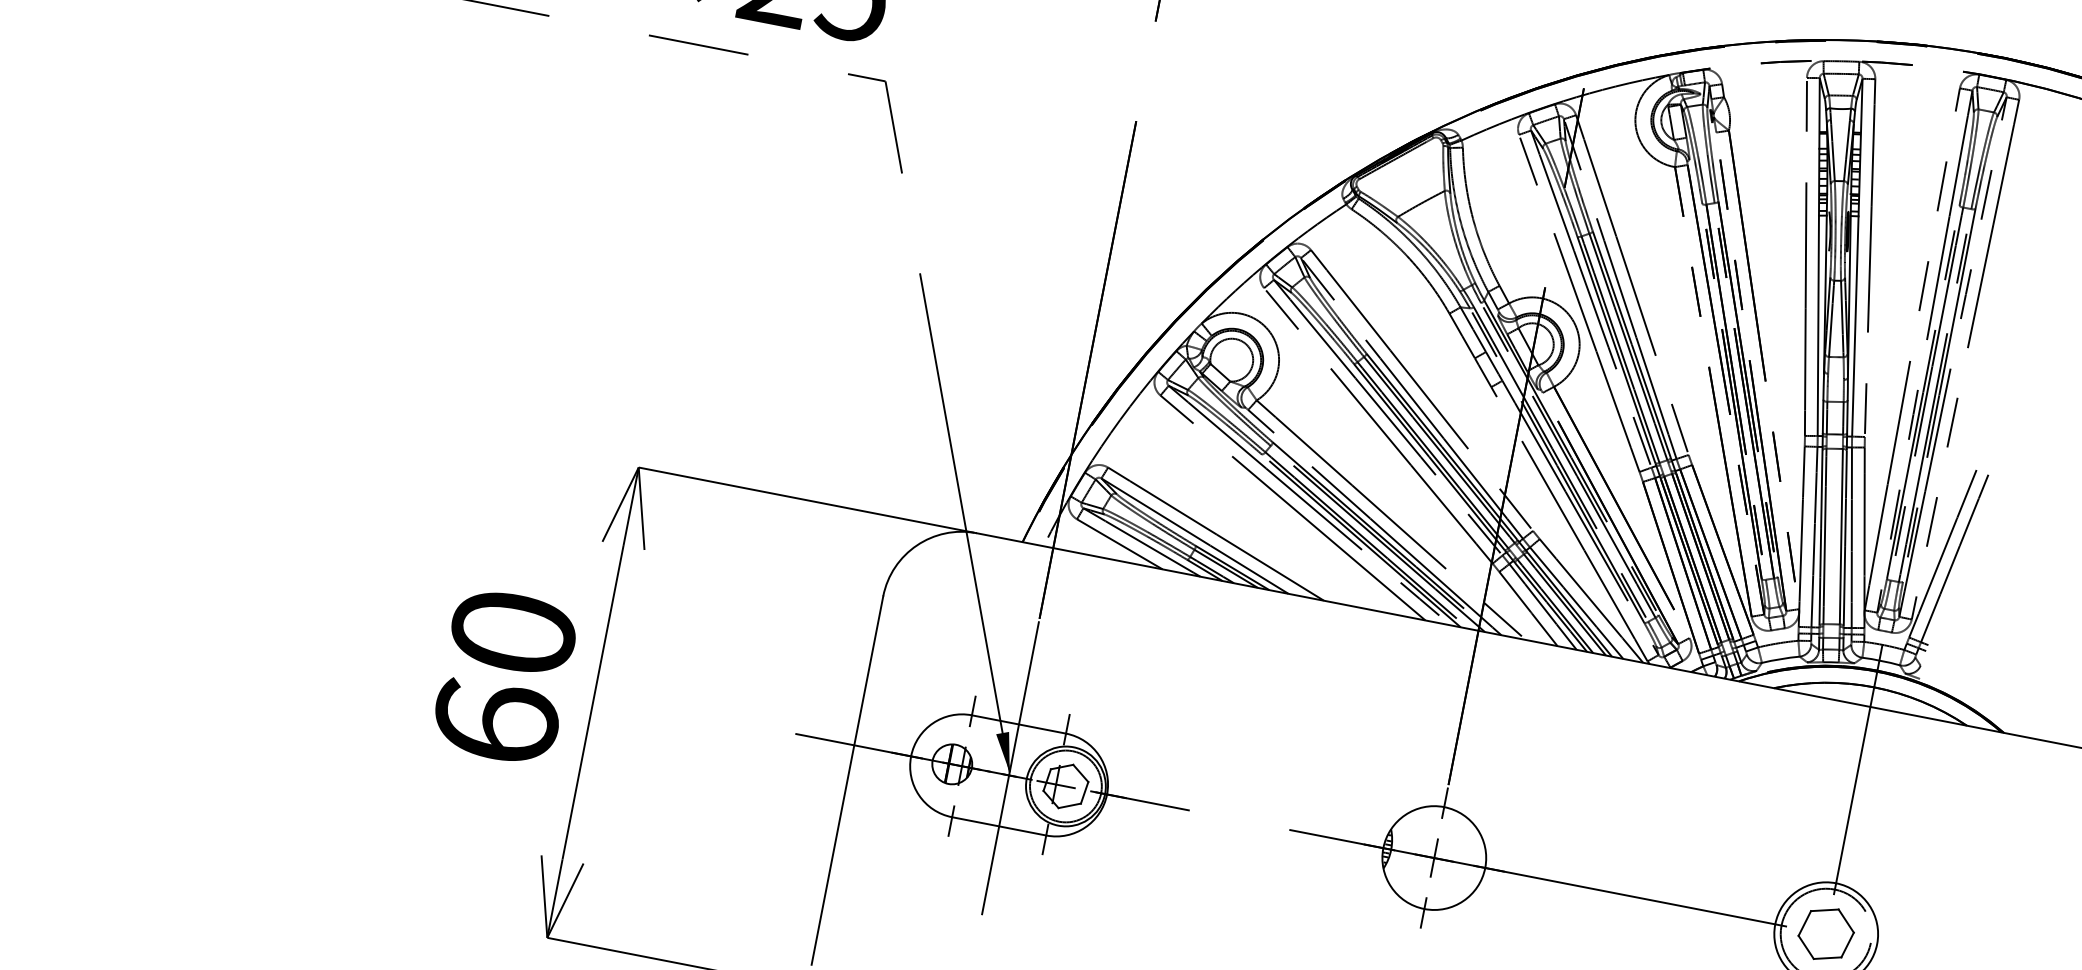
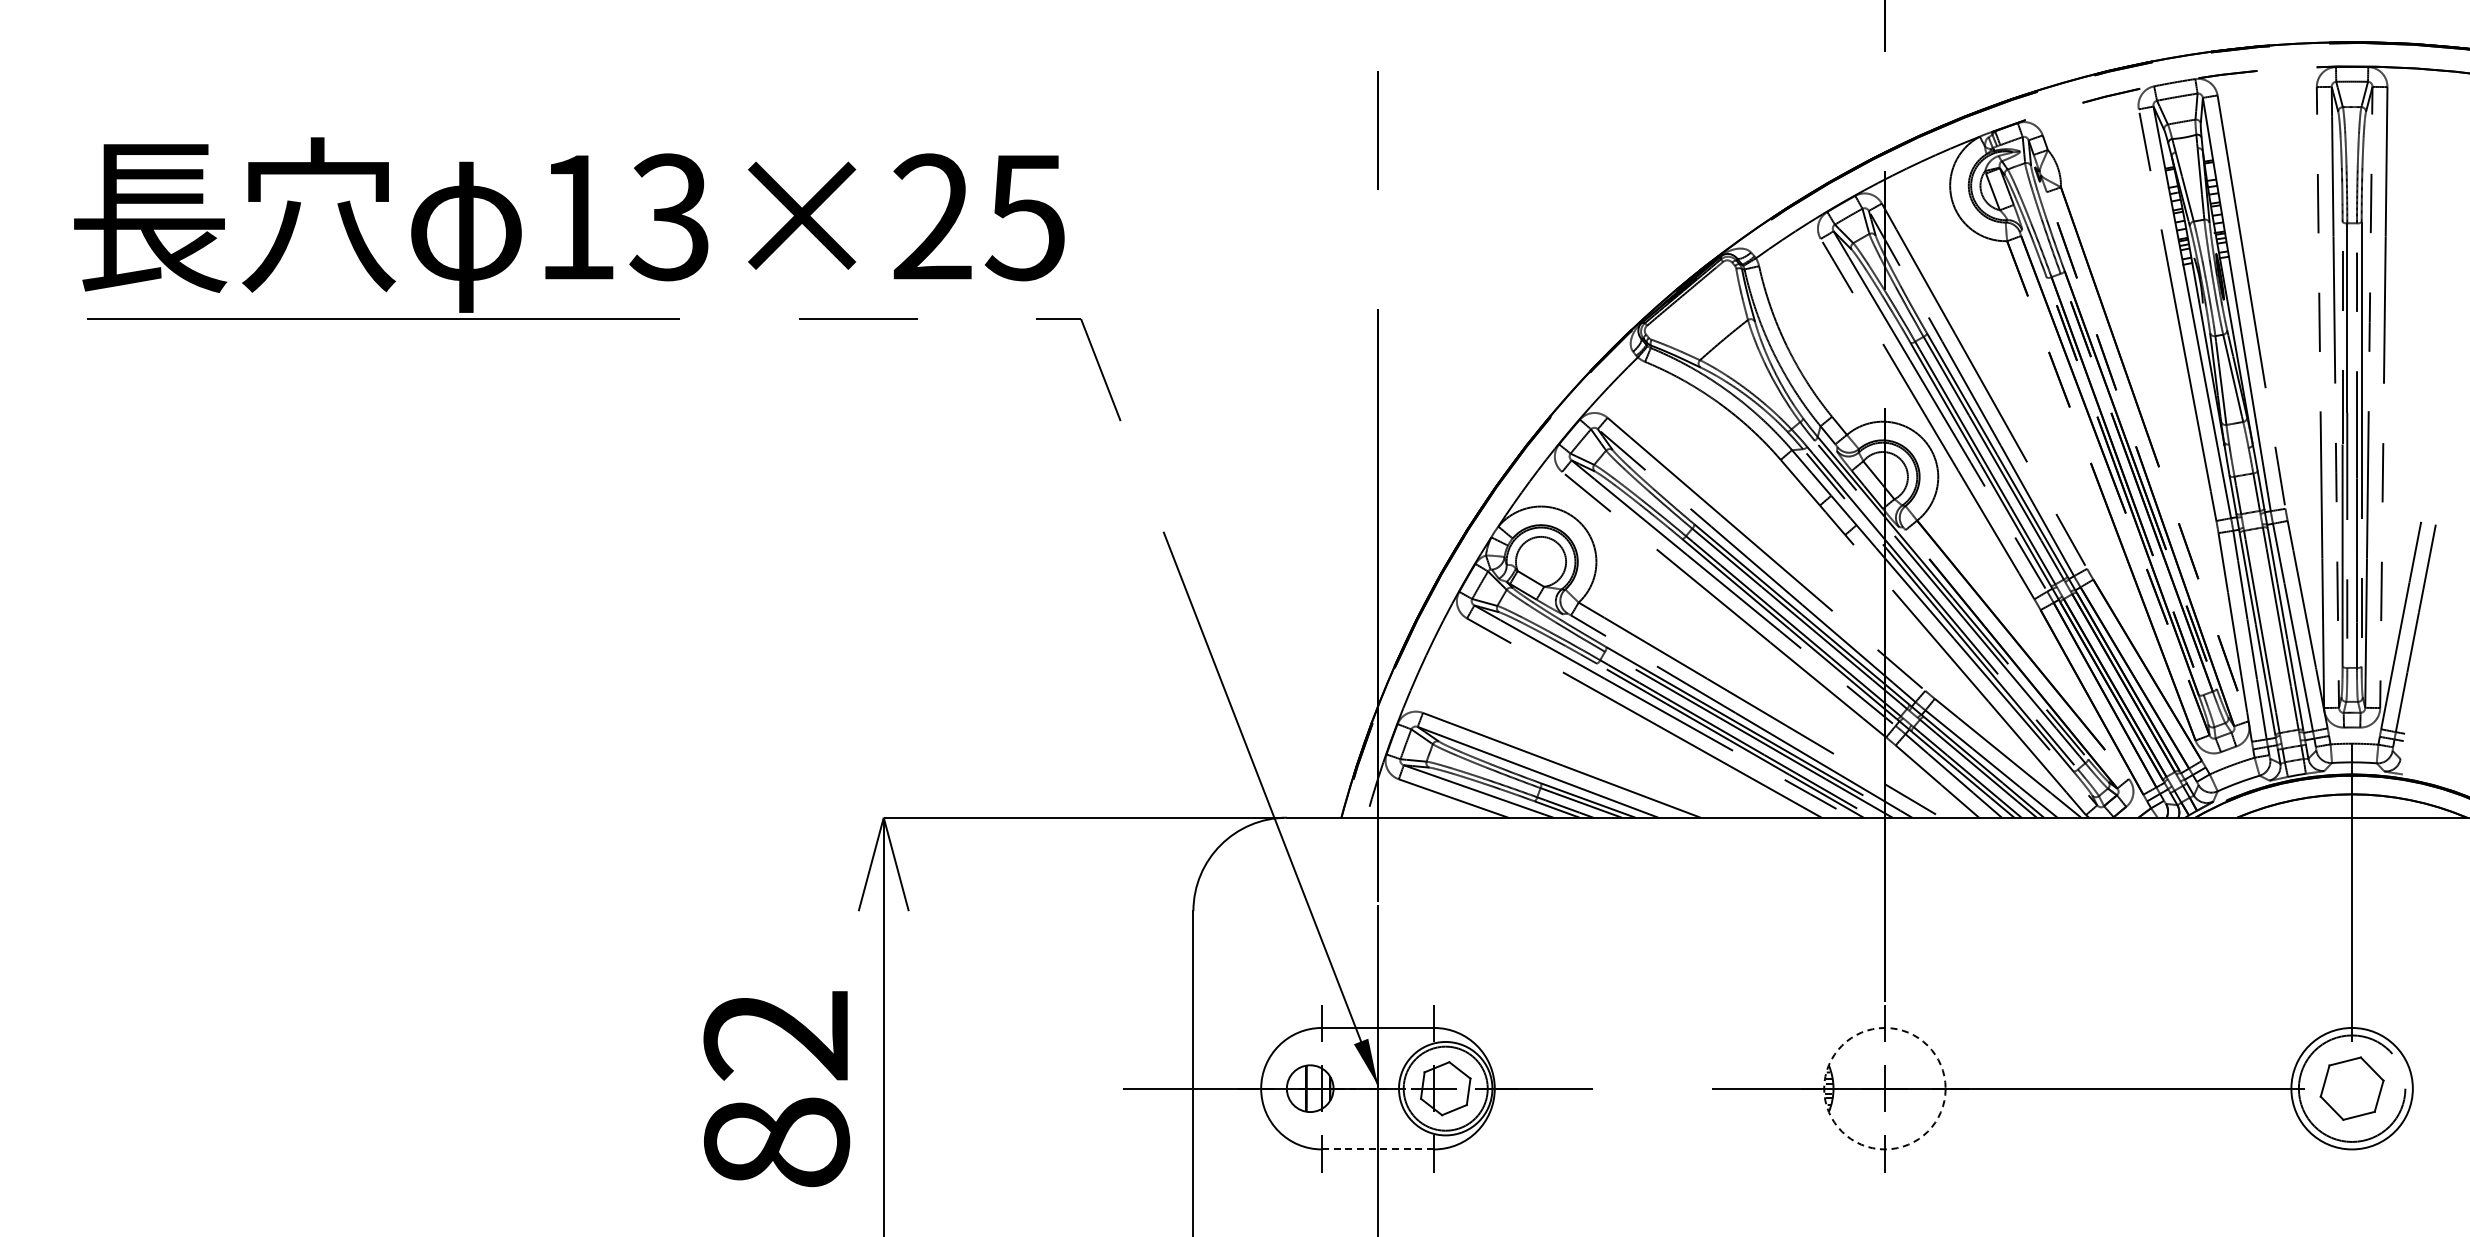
text: (504, 678) -> (776, 1089), 60 -> 82
line: (999, 826) -> (1378, 1149), solid -> dashed
circle: (1434, 857) -> (1884, 1088), solid -> dashed

